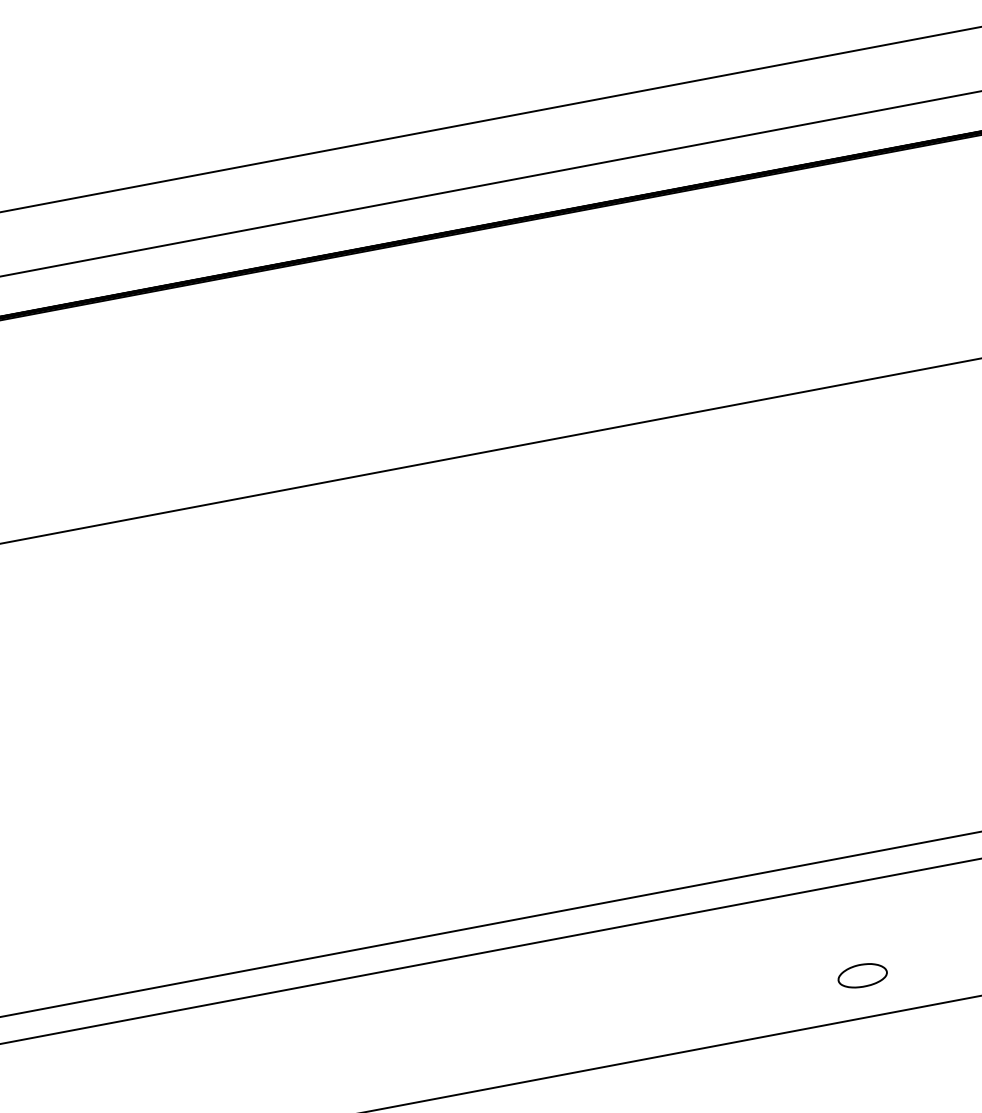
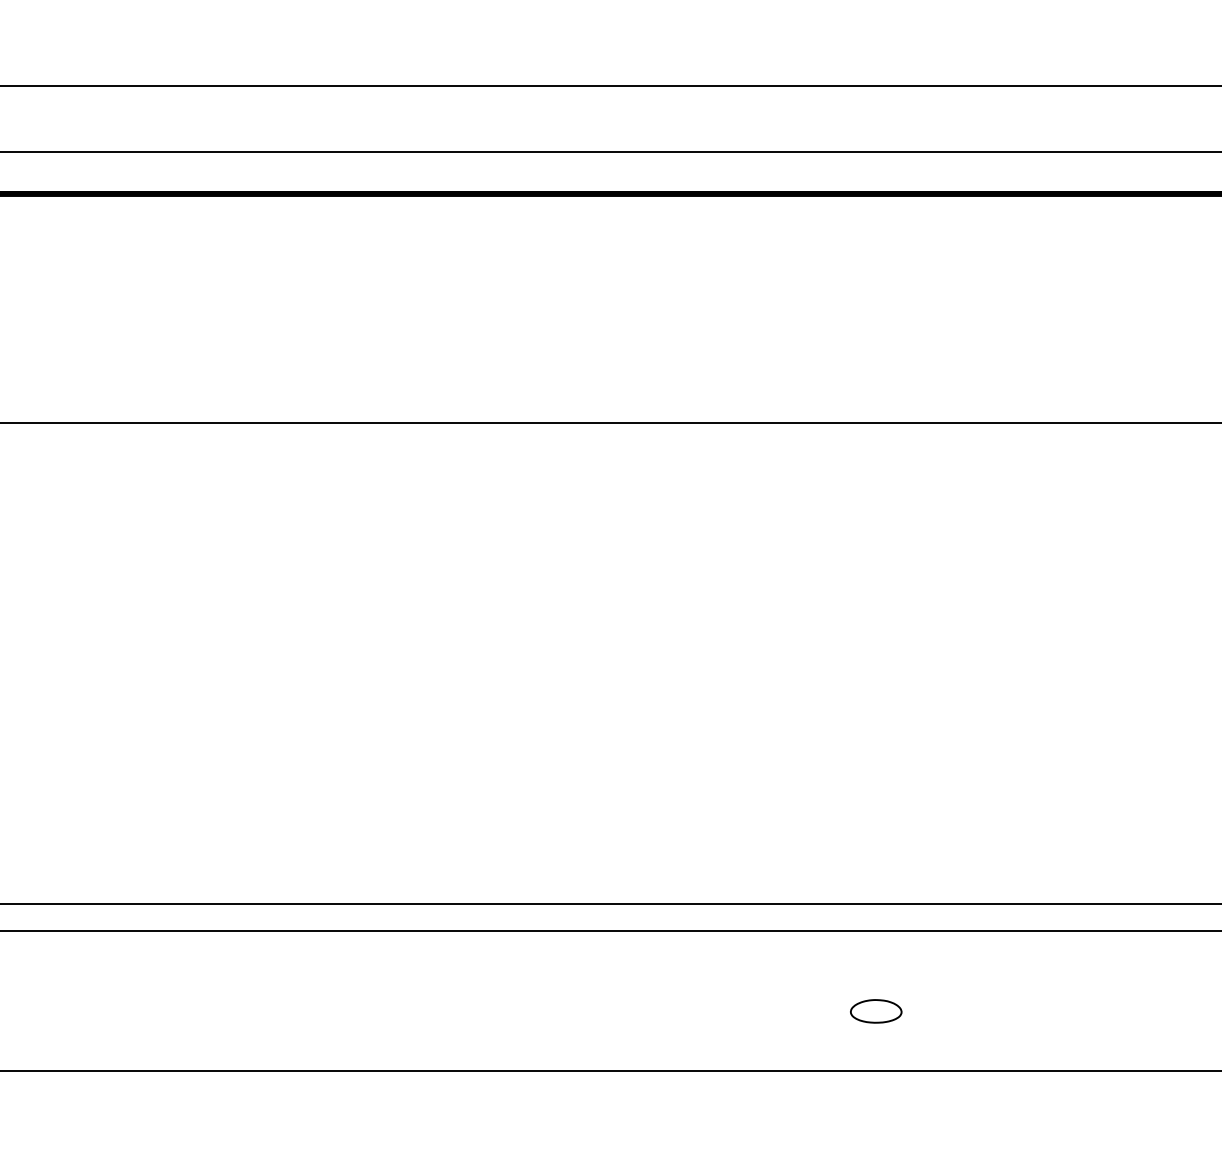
part: (862, 975) -> (876, 1011), moved

